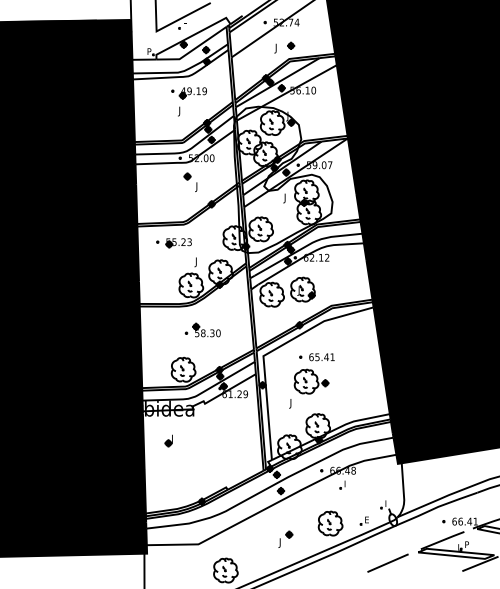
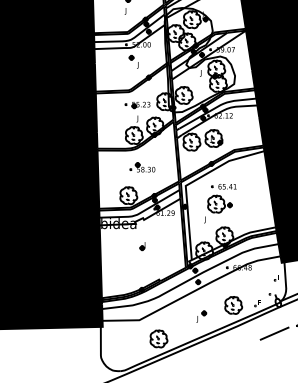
part: (173, 243) -> (137, 105), moved
part: (168, 440) -> (142, 246), moved
part: (342, 484) -> (276, 277), moved

